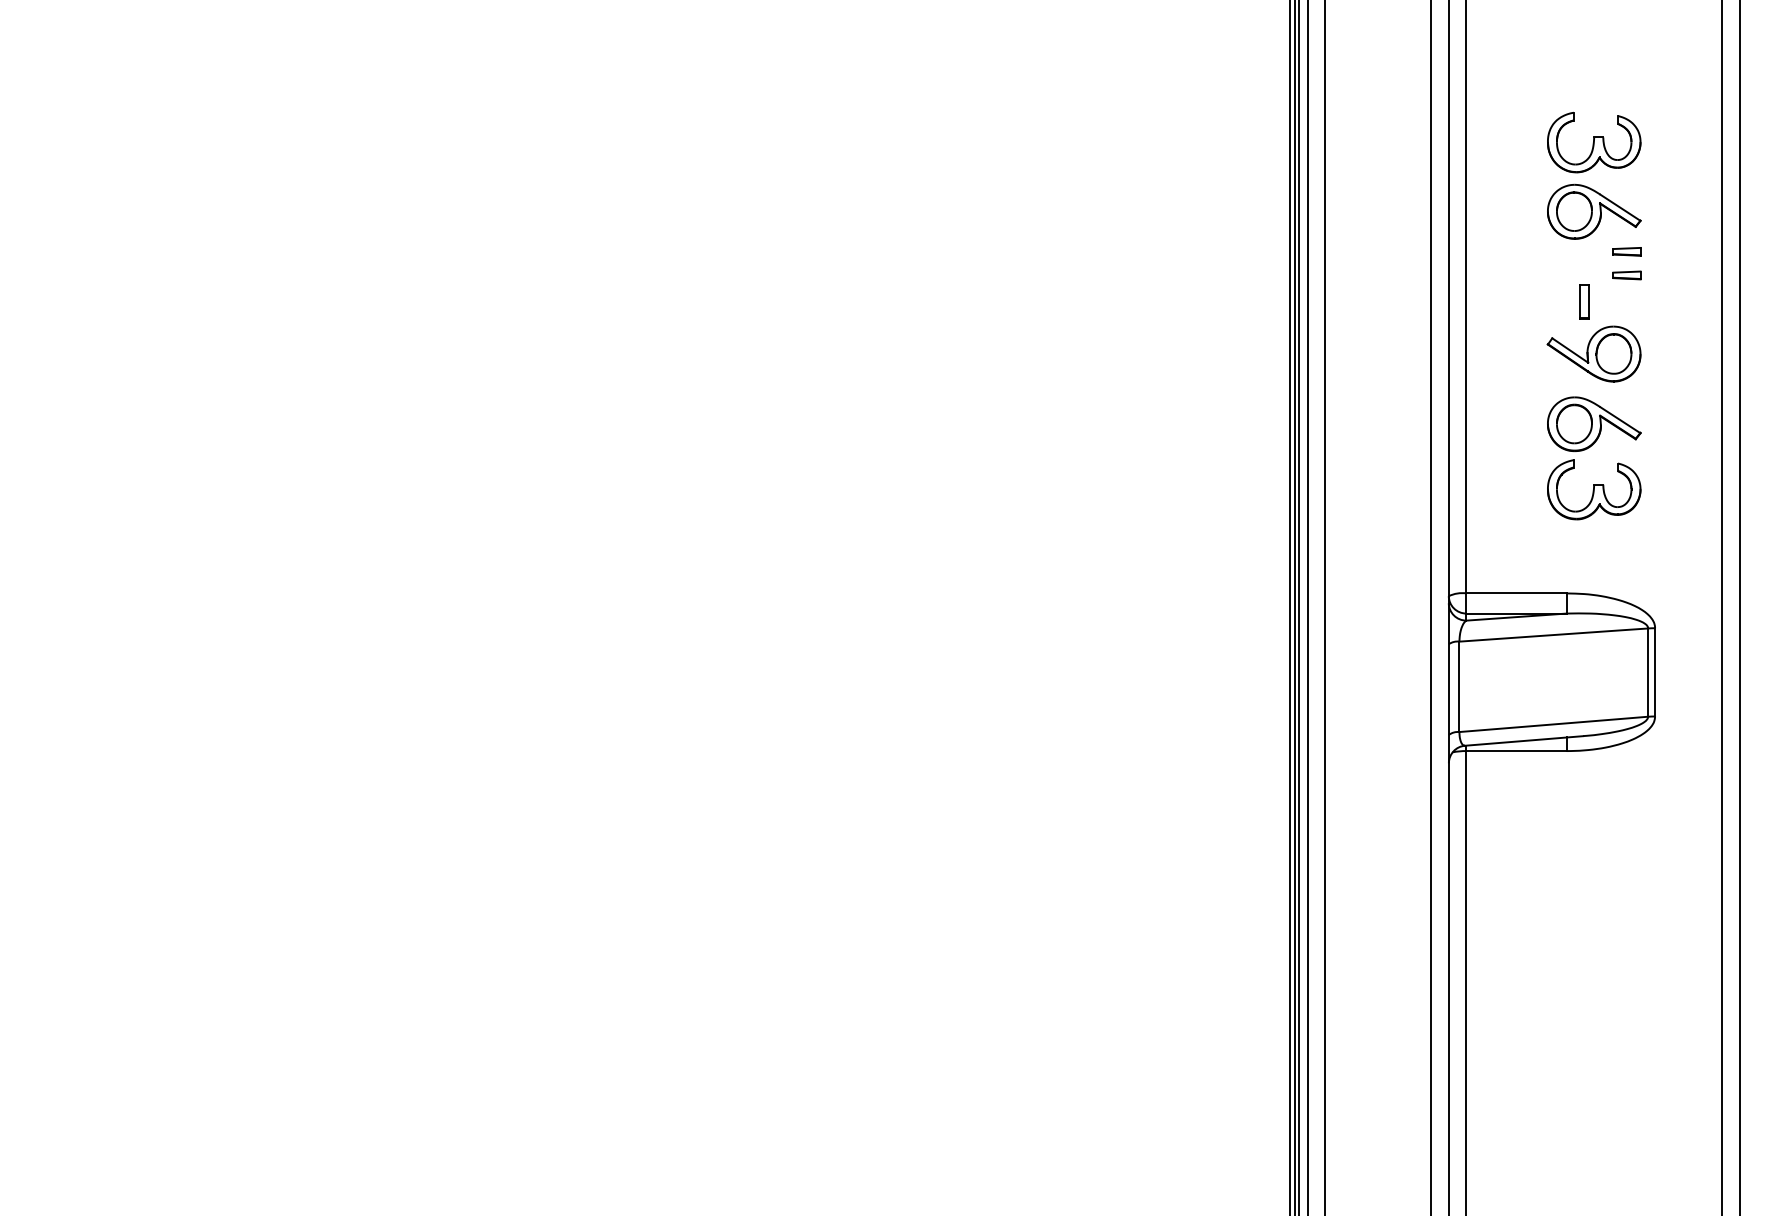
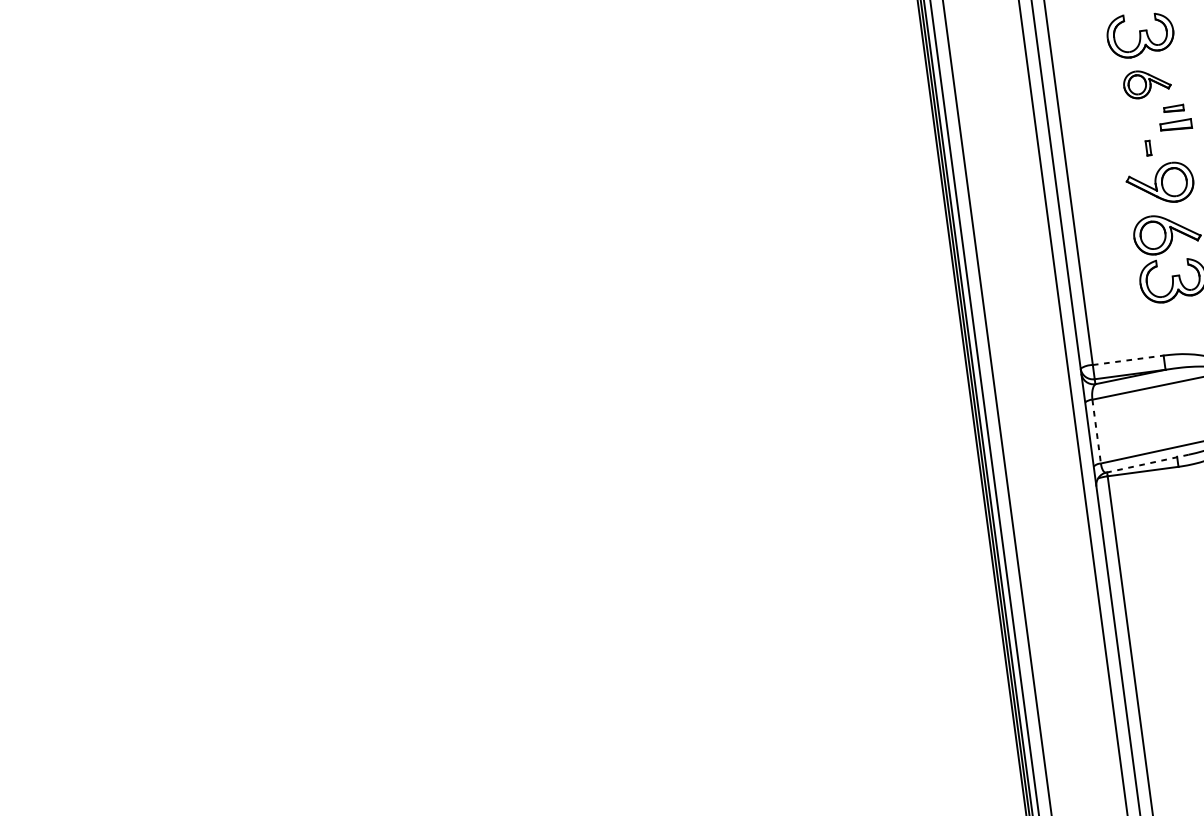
part: (1594, 211) -> (1147, 83), size x0.7
part: (1626, 275) -> (1175, 125), size x1.6
part: (1584, 301) -> (1148, 147), size x0.6
line: (1517, 593) -> (1128, 360), solid -> dashed
line: (1459, 687) -> (1096, 432), solid -> dashed
line: (1524, 740) -> (1147, 463), solid -> dashed

